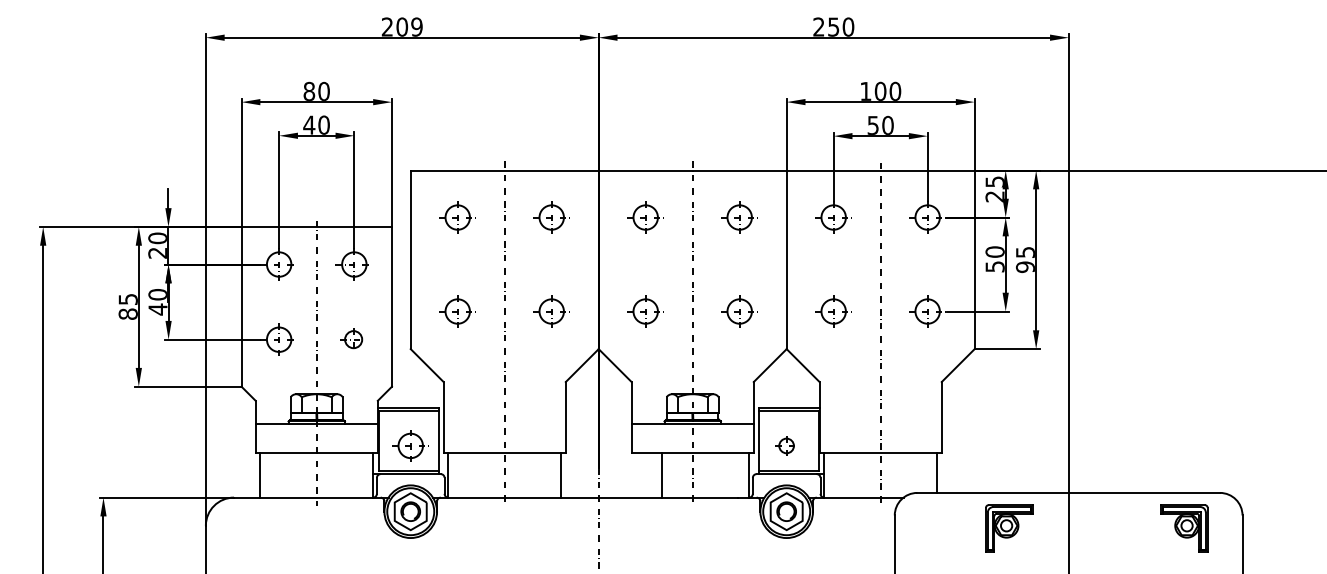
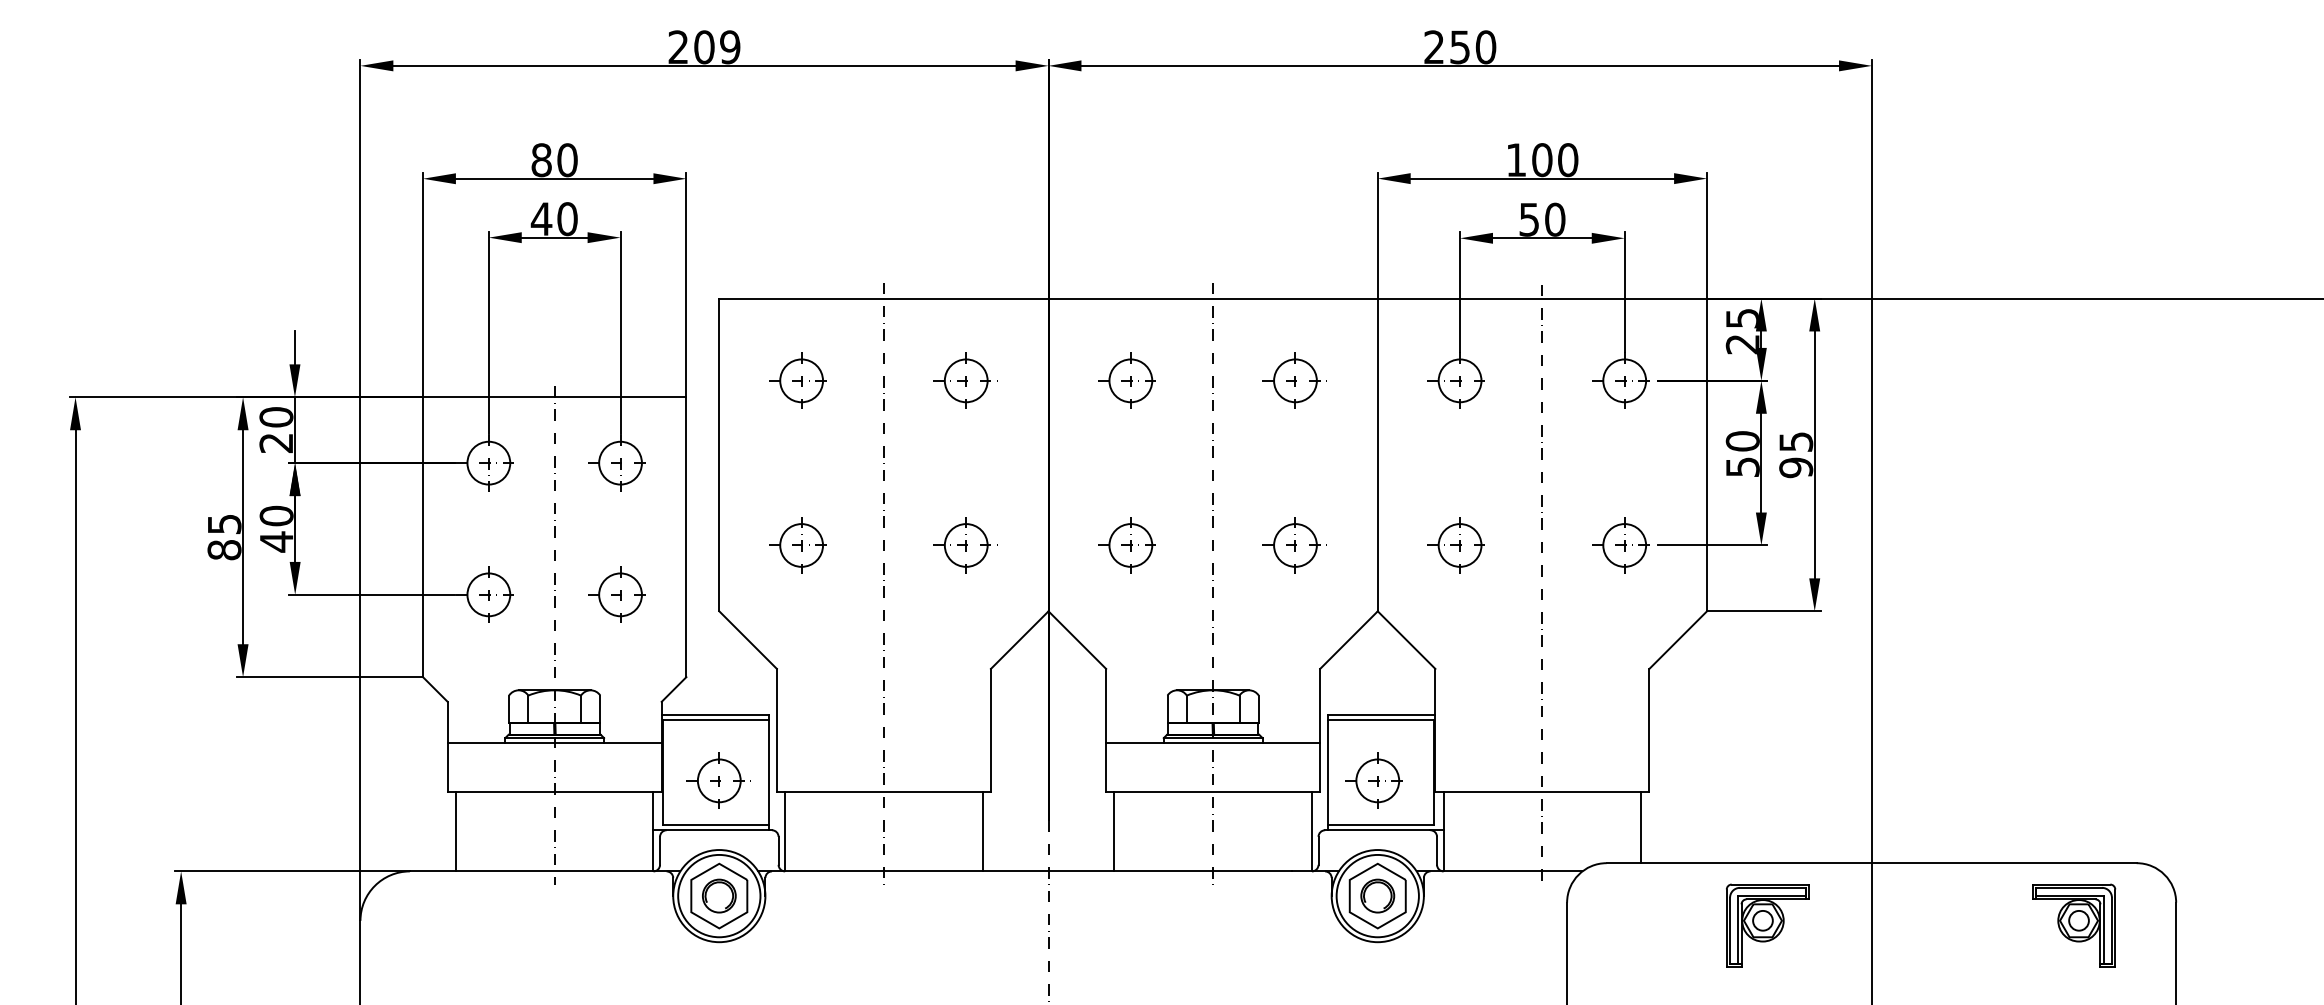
part: (351, 339) -> (615, 594), size x1.43
part: (786, 445) -> (1377, 780), size x1.67
line: (662, 474) -> (1114, 830), moved

